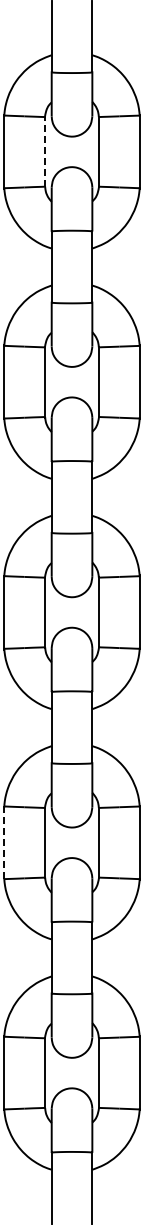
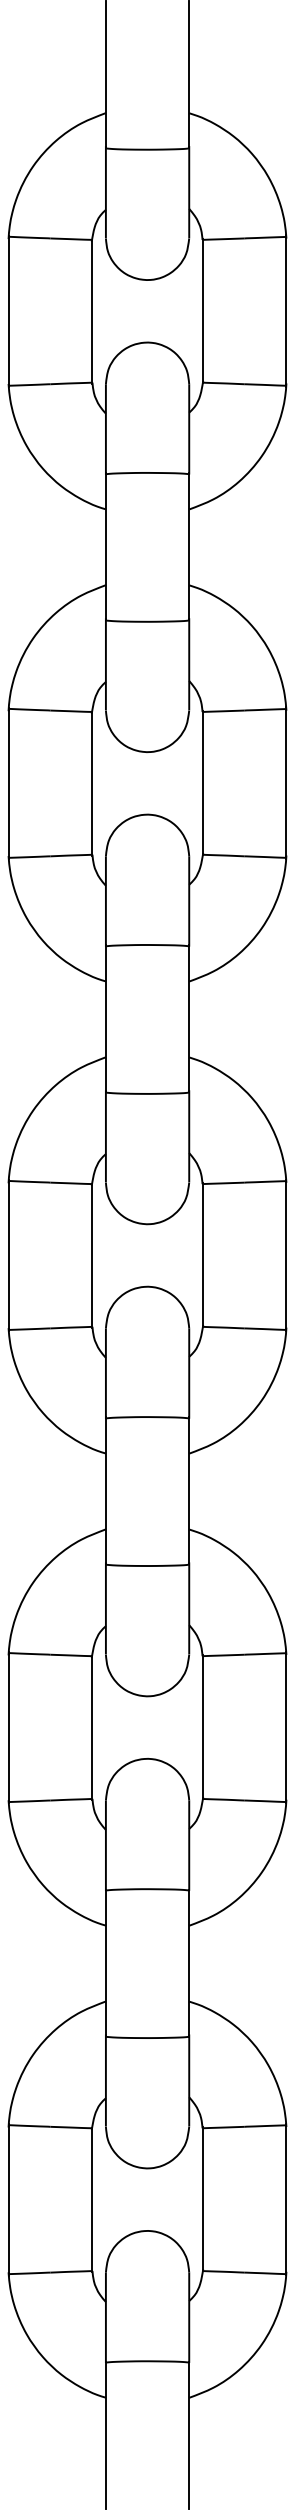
line: (44, 151) -> (91, 310), dashed -> solid
line: (4, 842) -> (9, 1726), dashed -> solid

